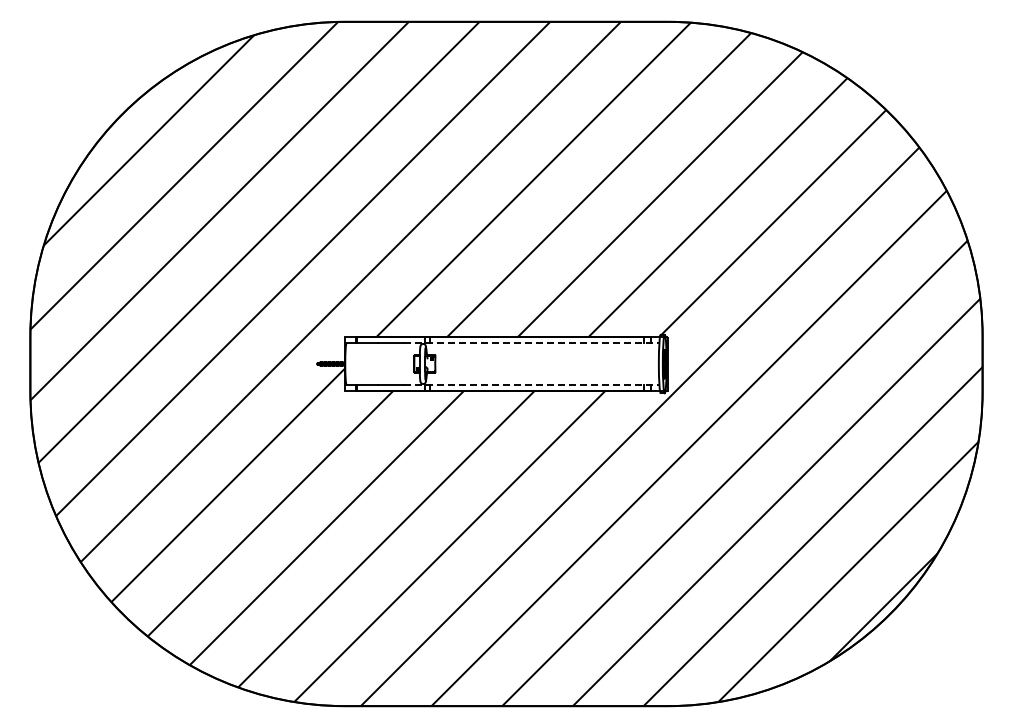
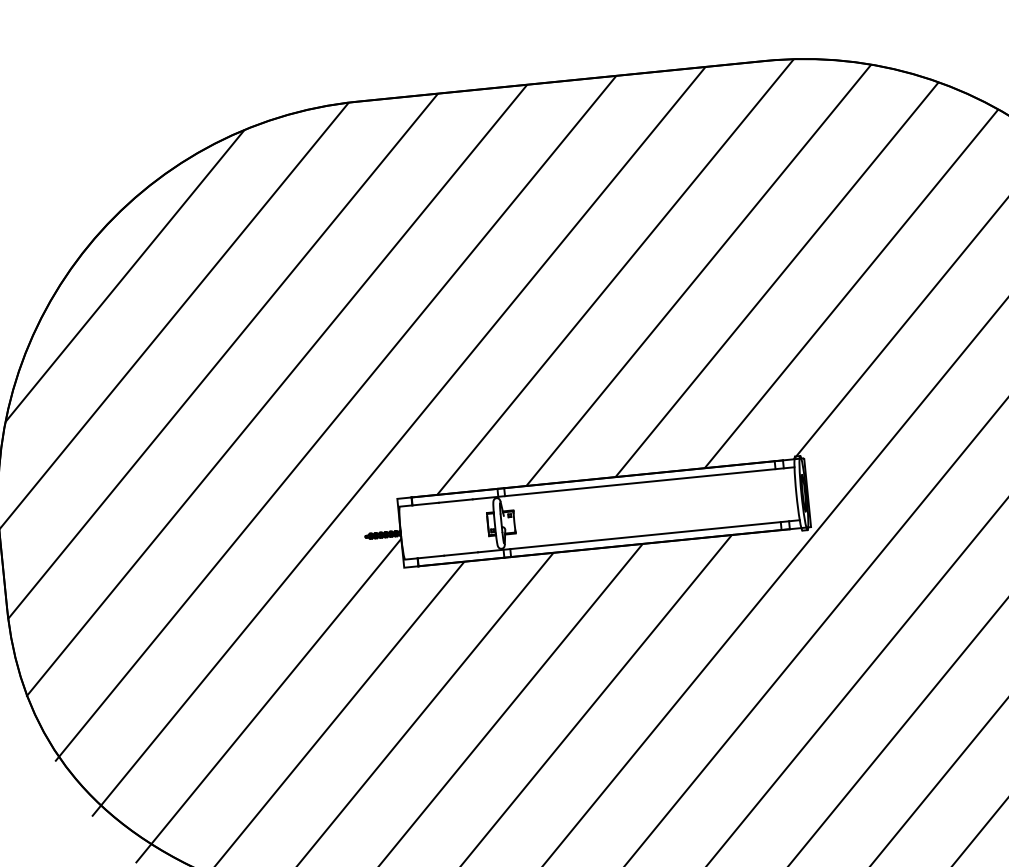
line: (531, 343) -> (633, 483), dashed -> solid
line: (531, 384) -> (638, 535), dashed -> solid

